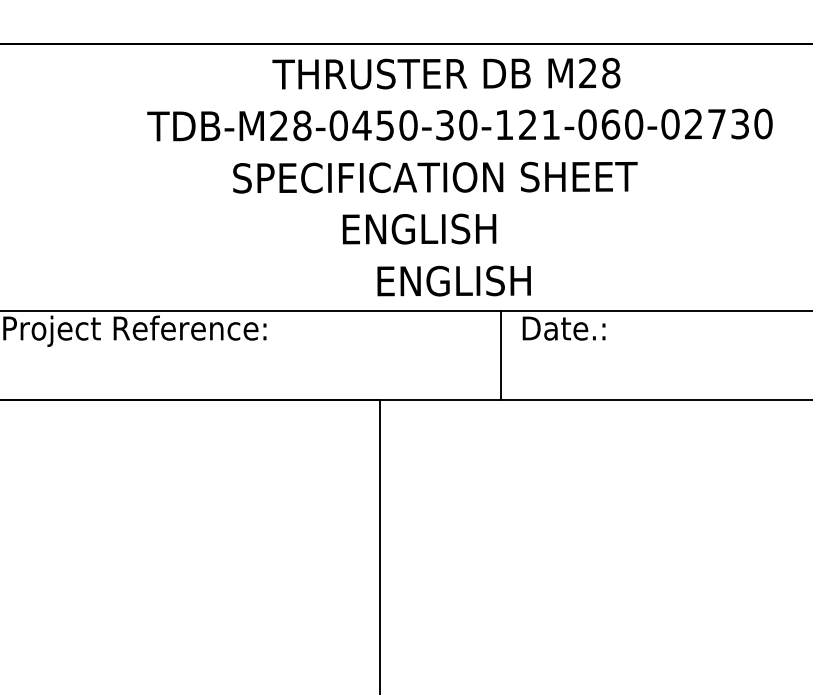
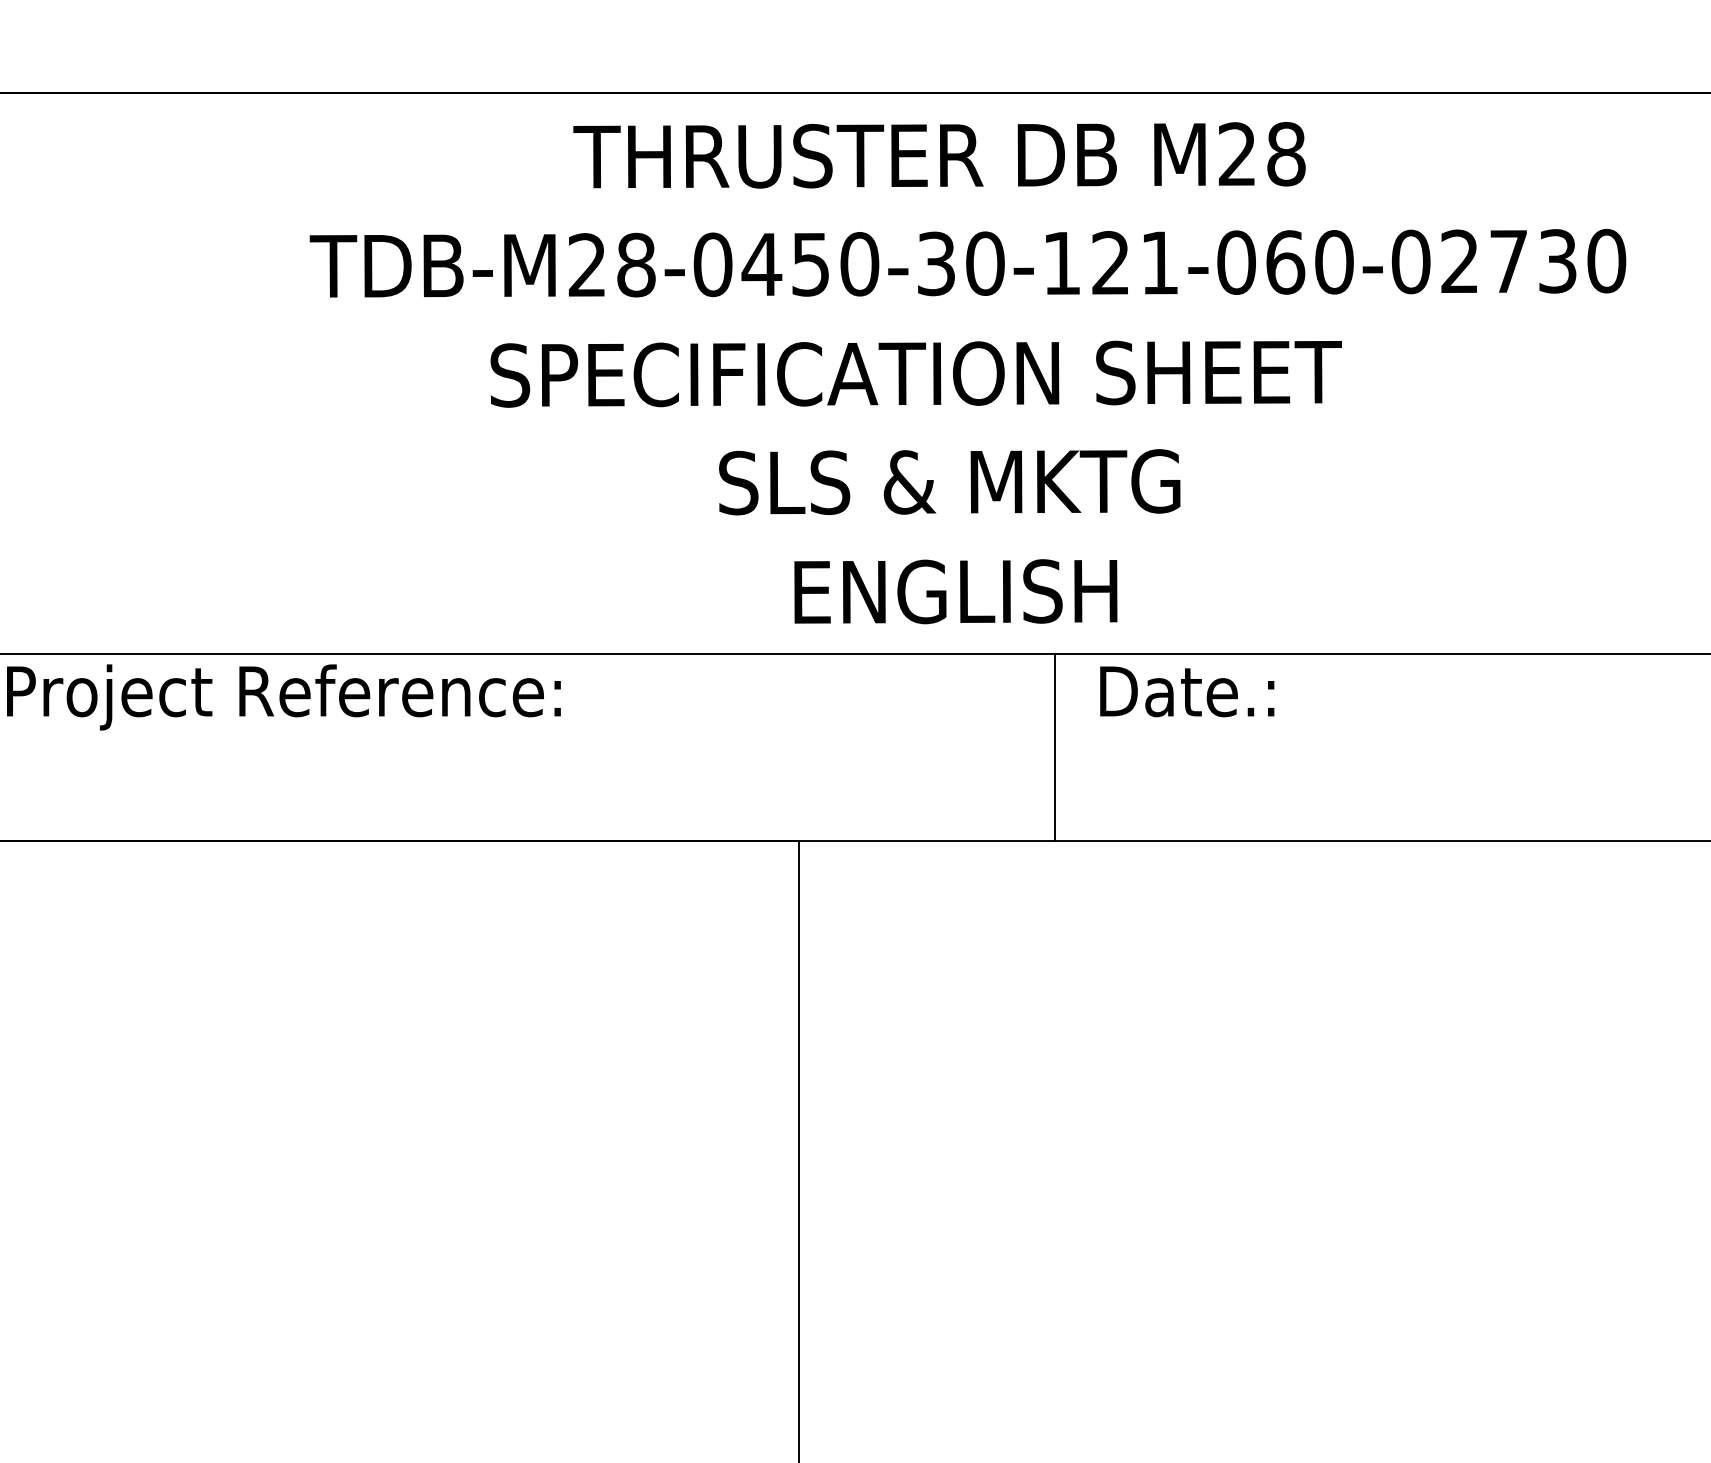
text: (450, 228) -> (948, 481), ENGLISH -> SLS & MKTG

